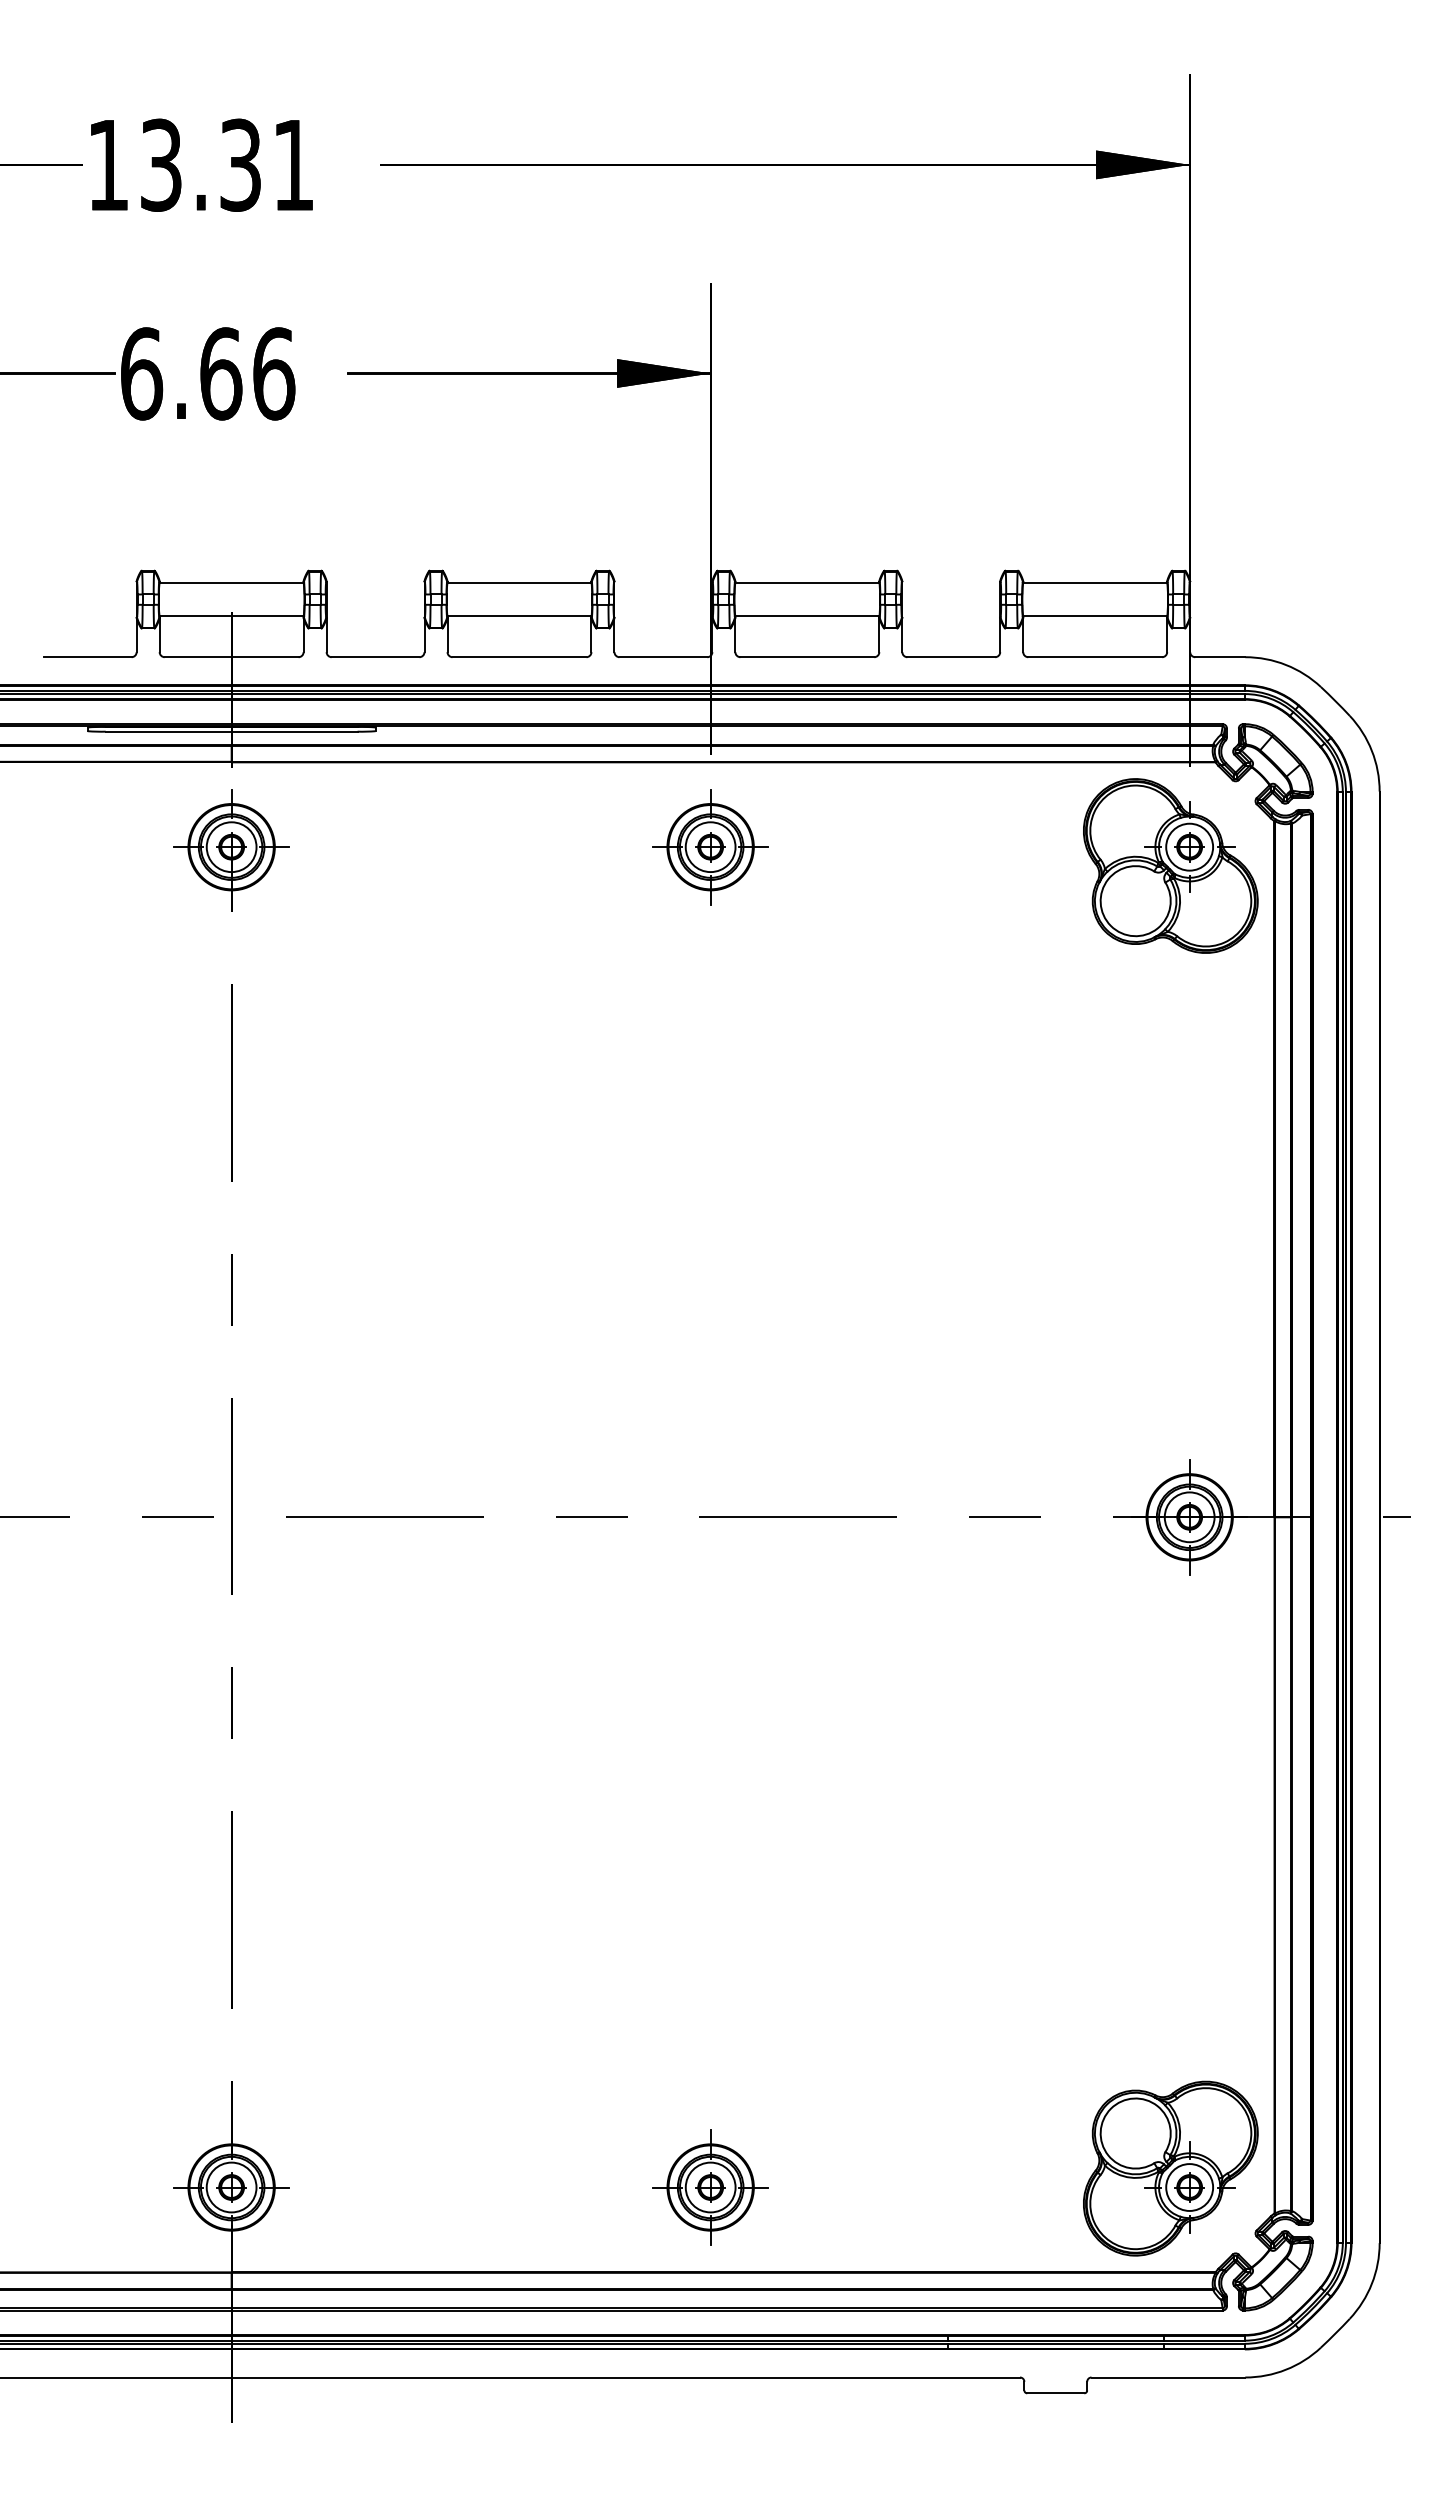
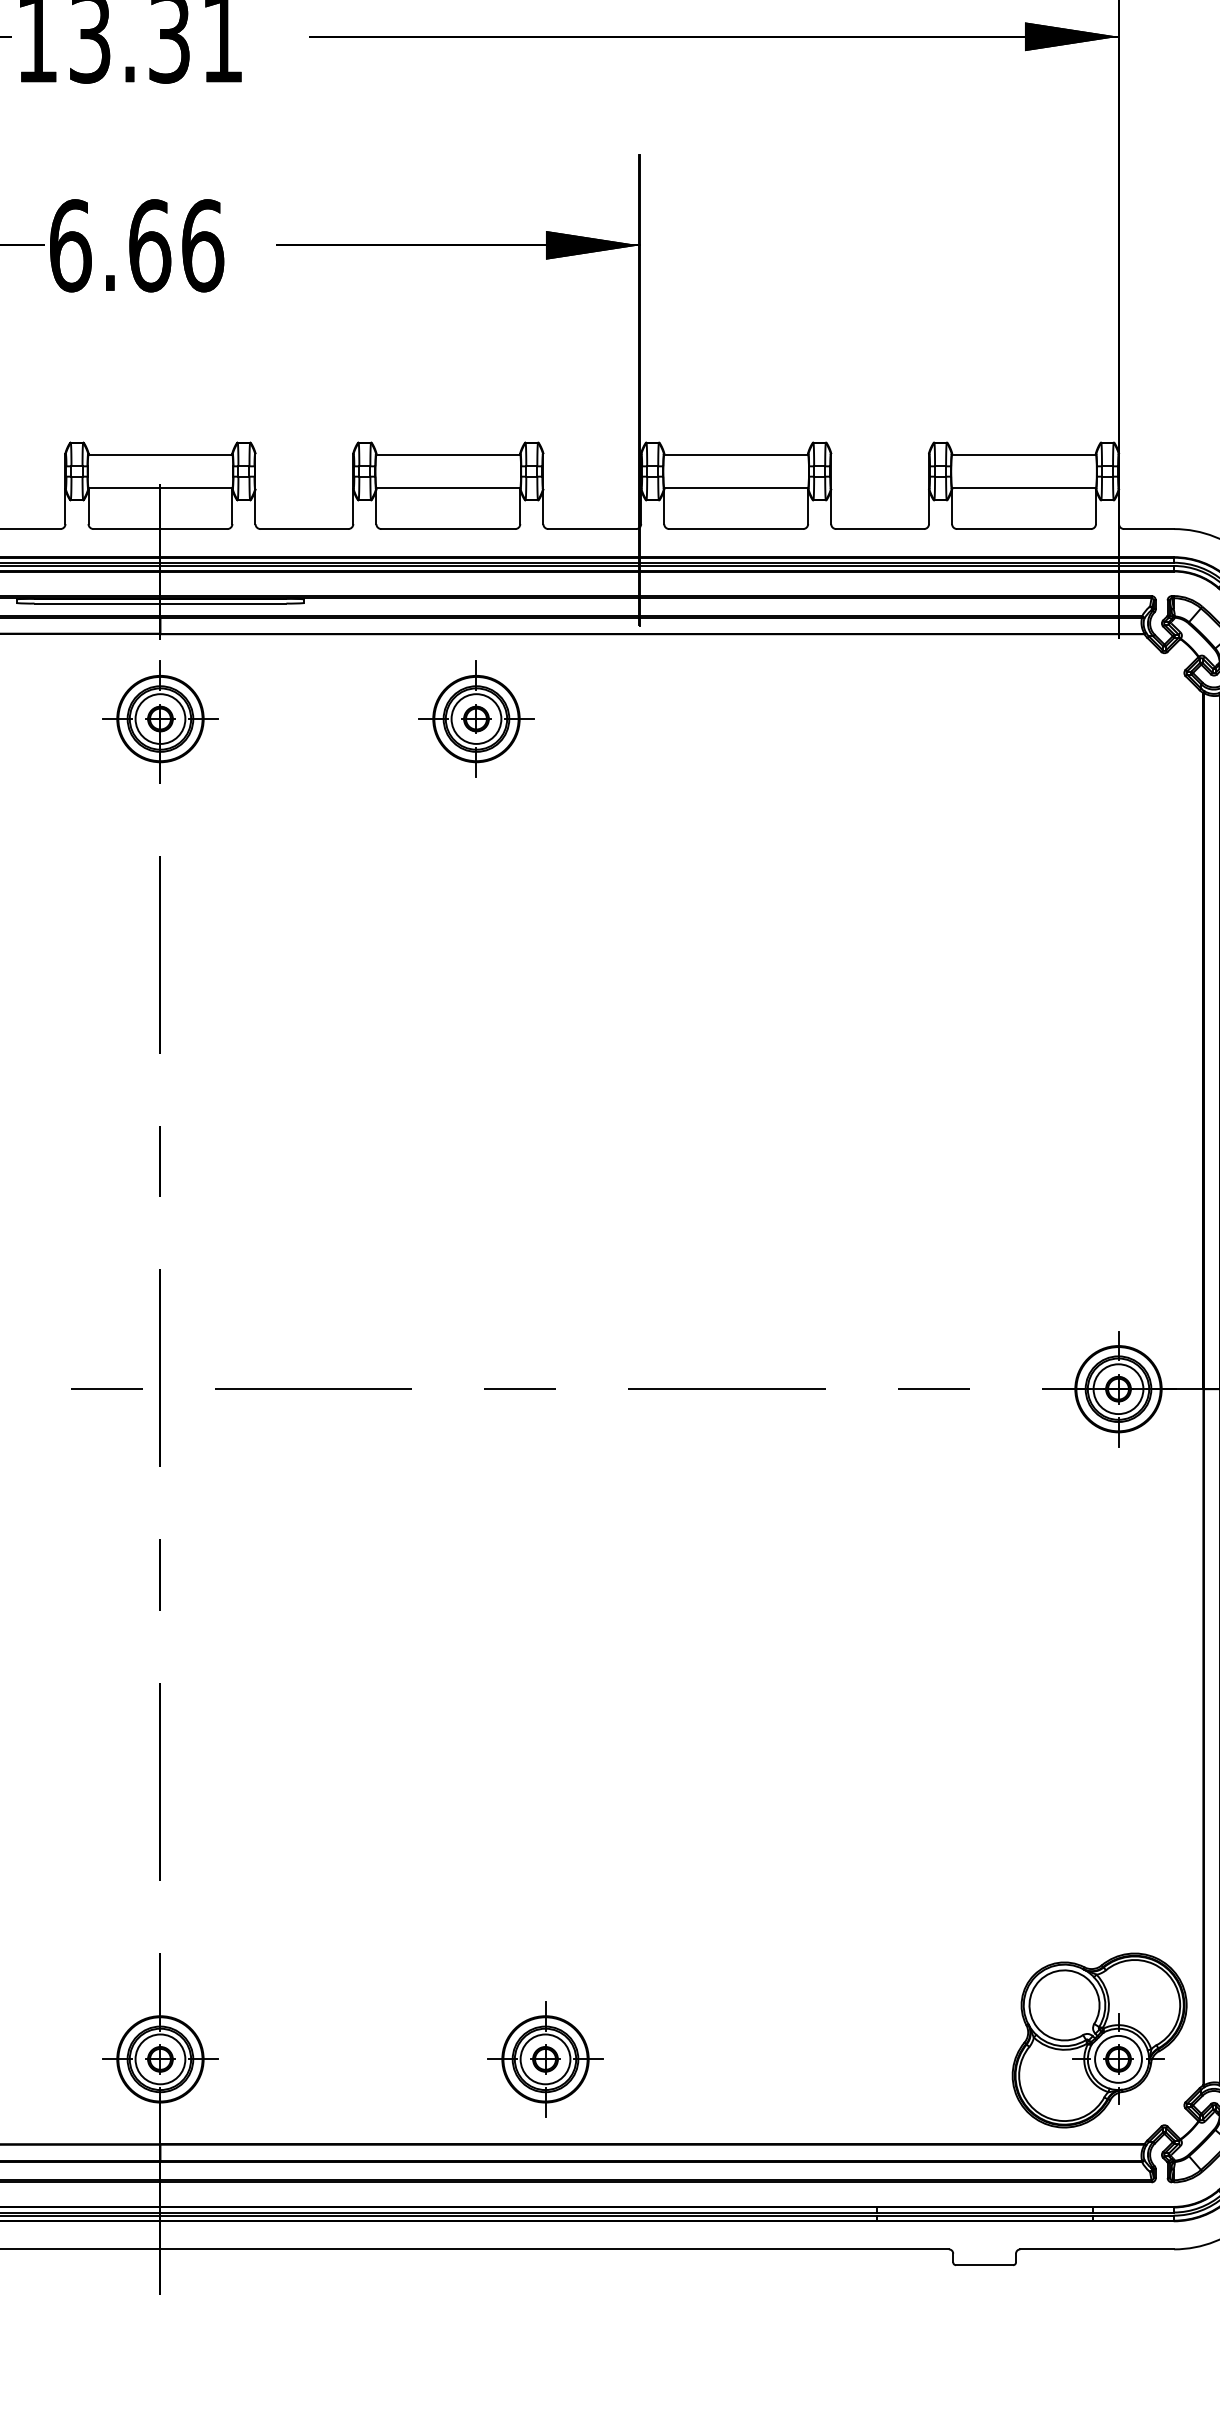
part: (710, 847) -> (476, 719), moved
part: (1170, 865) -> (1099, 737), removed
part: (710, 2187) -> (545, 2059), moved

